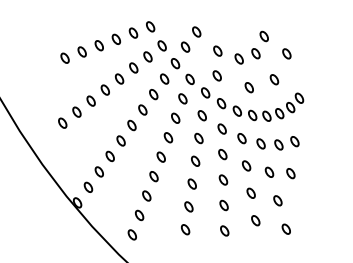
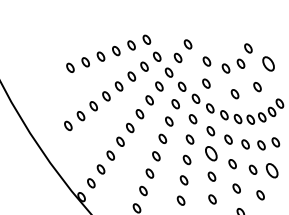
part: (286, 53) -> (268, 63), size x1.6
part: (222, 154) -> (211, 153), size x1.6
part: (290, 173) -> (271, 170), size x1.6

